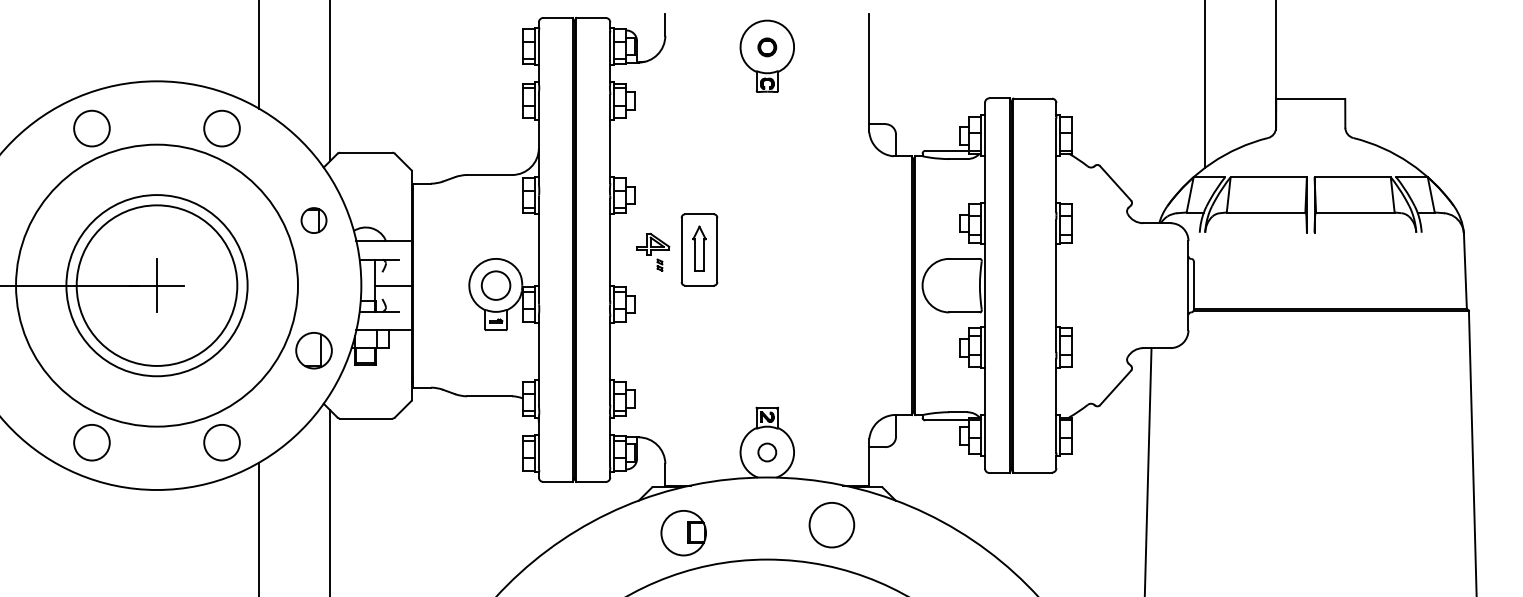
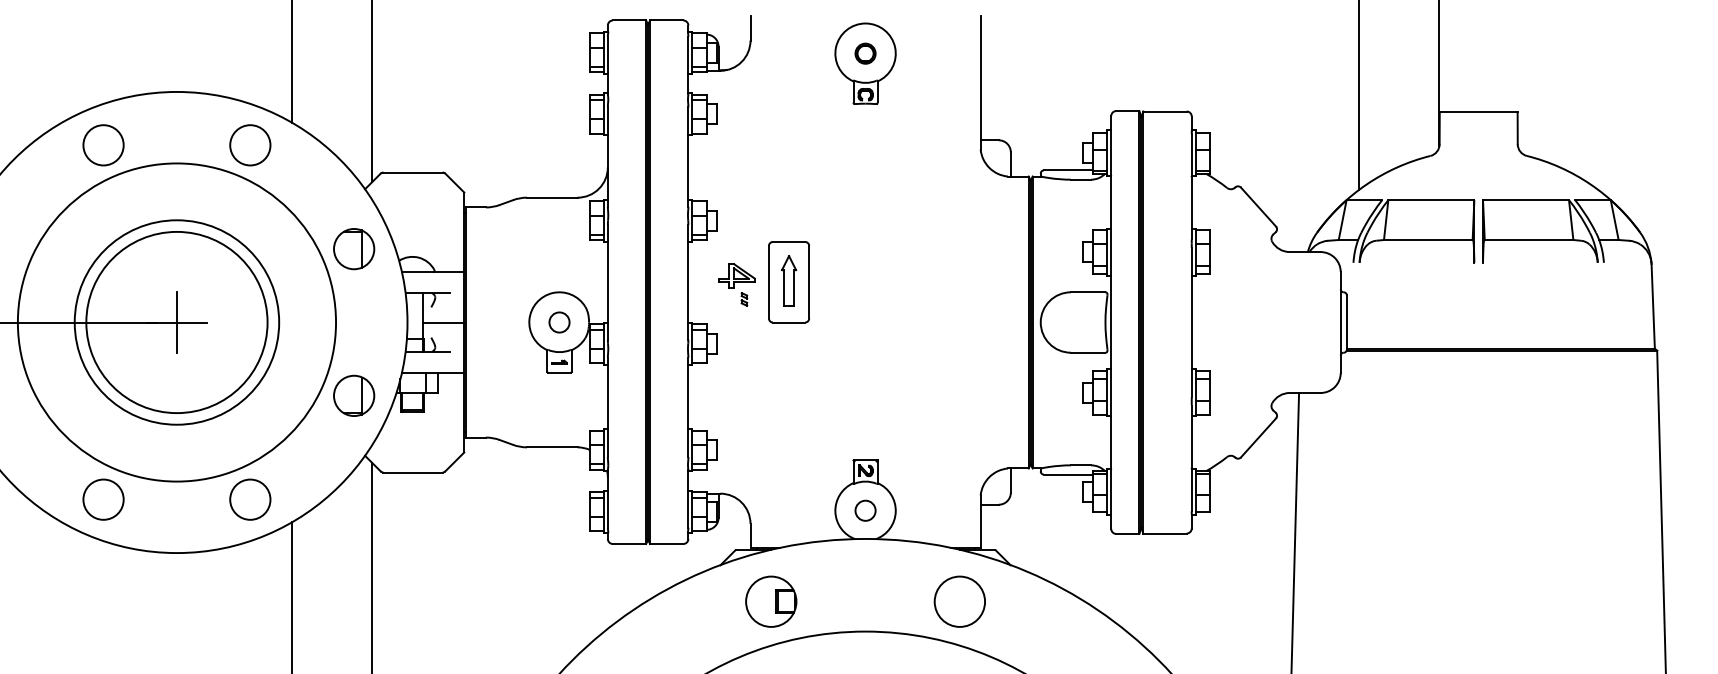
part: (313, 220) -> (353, 248), size x1.43
circle: (496, 285) -> (560, 322), size x0.62
circle: (831, 525) -> (959, 602), moved

